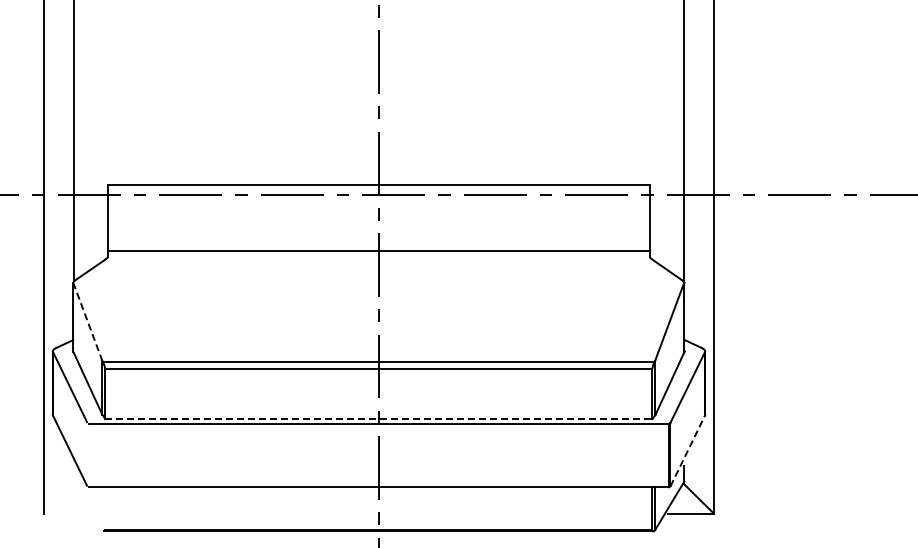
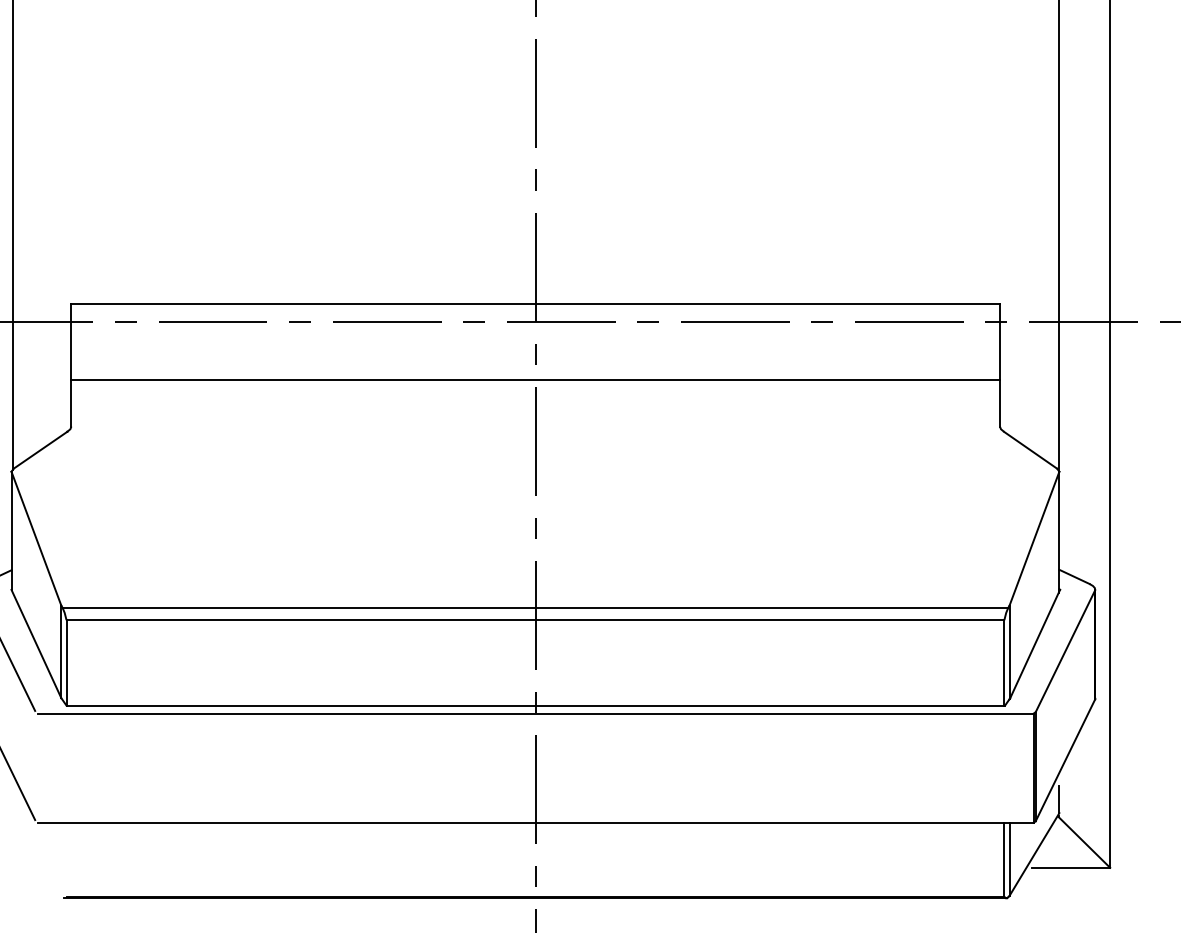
line: (378, 251) -> (535, 380), moved
line: (87, 321) -> (35, 538), dashed -> solid
line: (378, 419) -> (535, 706), dashed -> solid
line: (687, 450) -> (1064, 759), dashed -> solid

